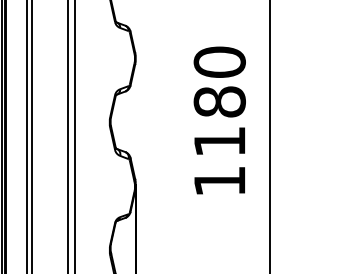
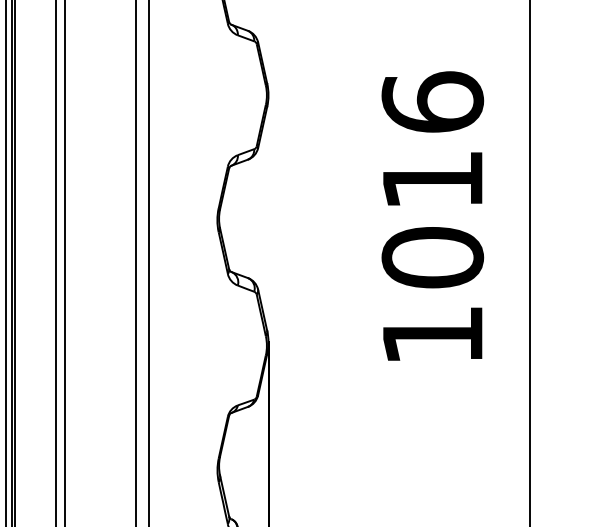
text: (219, 101) -> (432, 179), 1180 -> 1016

